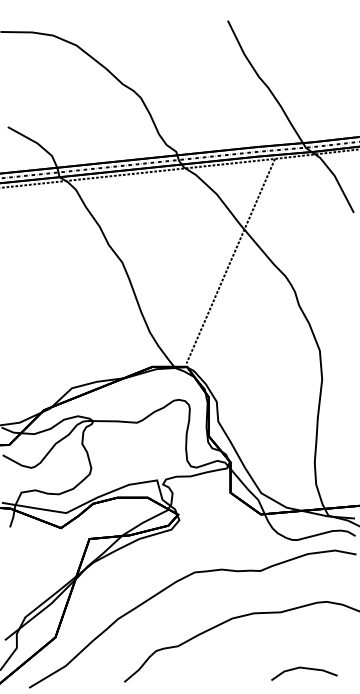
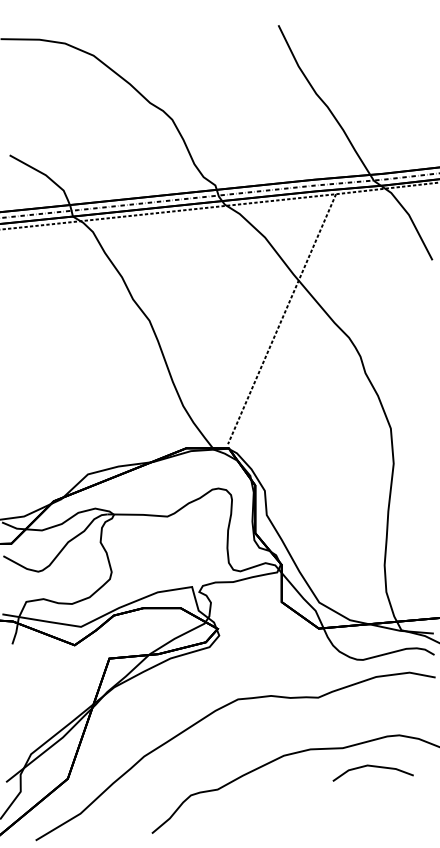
line: (305, 669) -> (374, 767), moved

